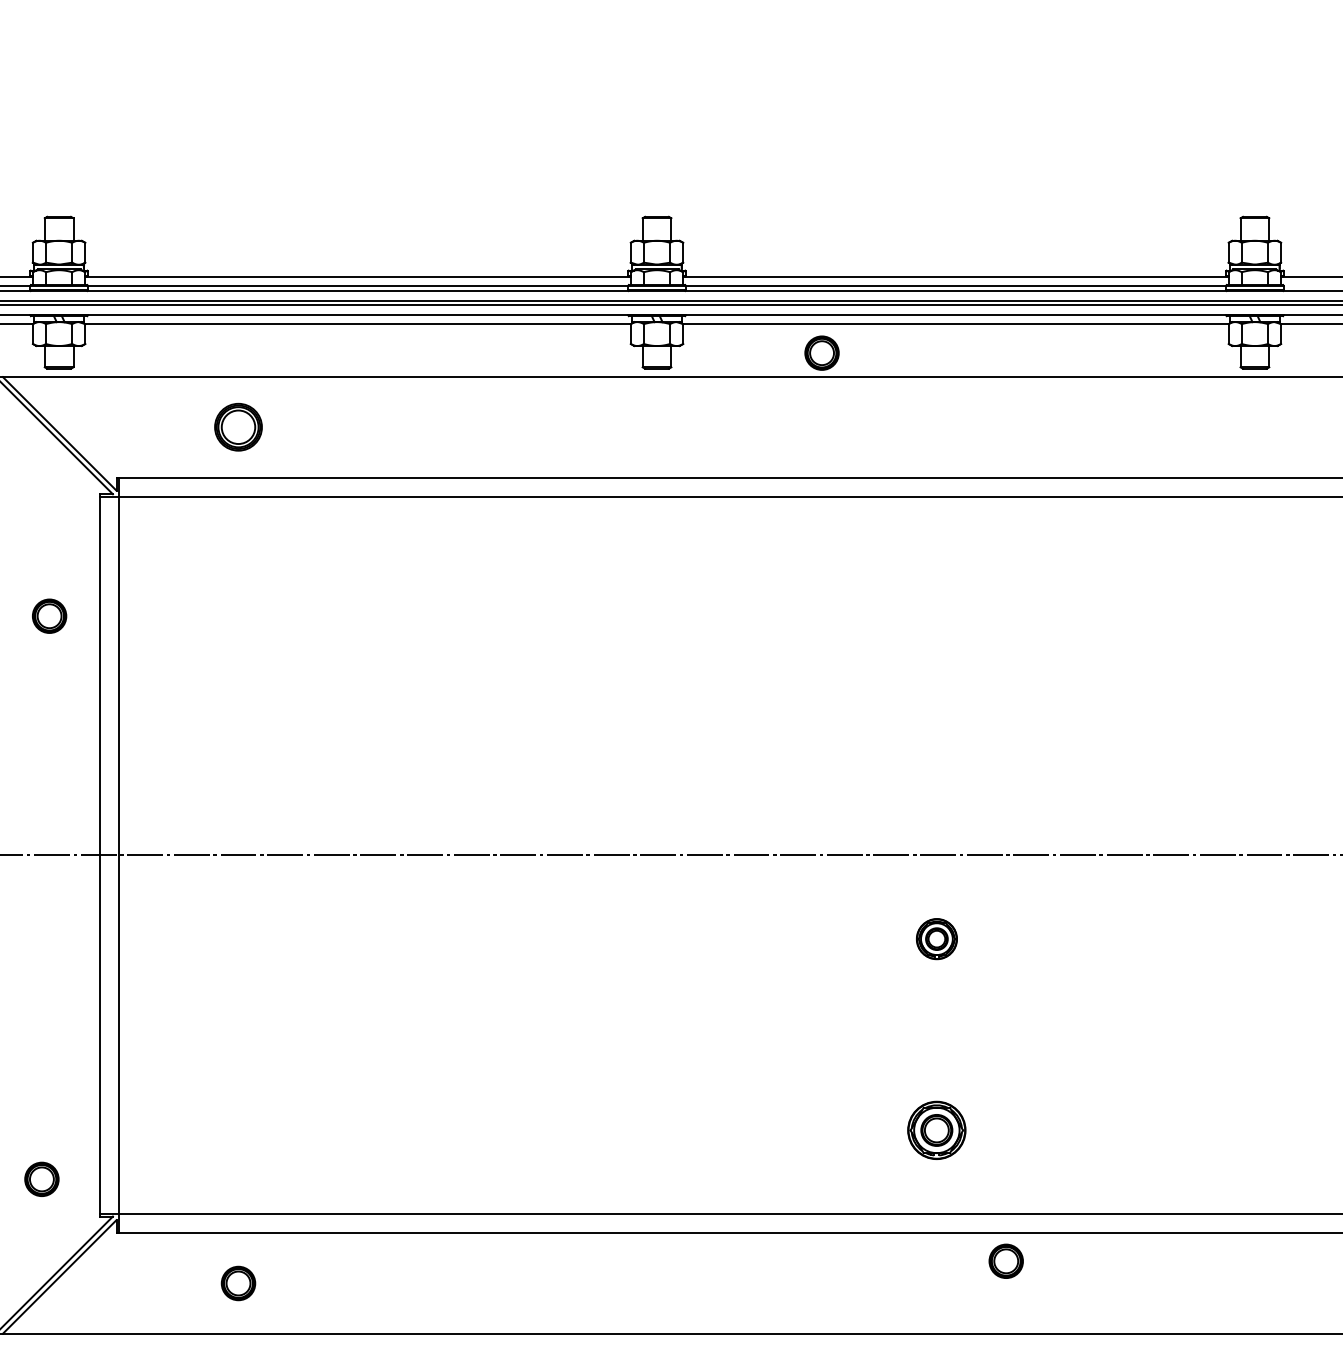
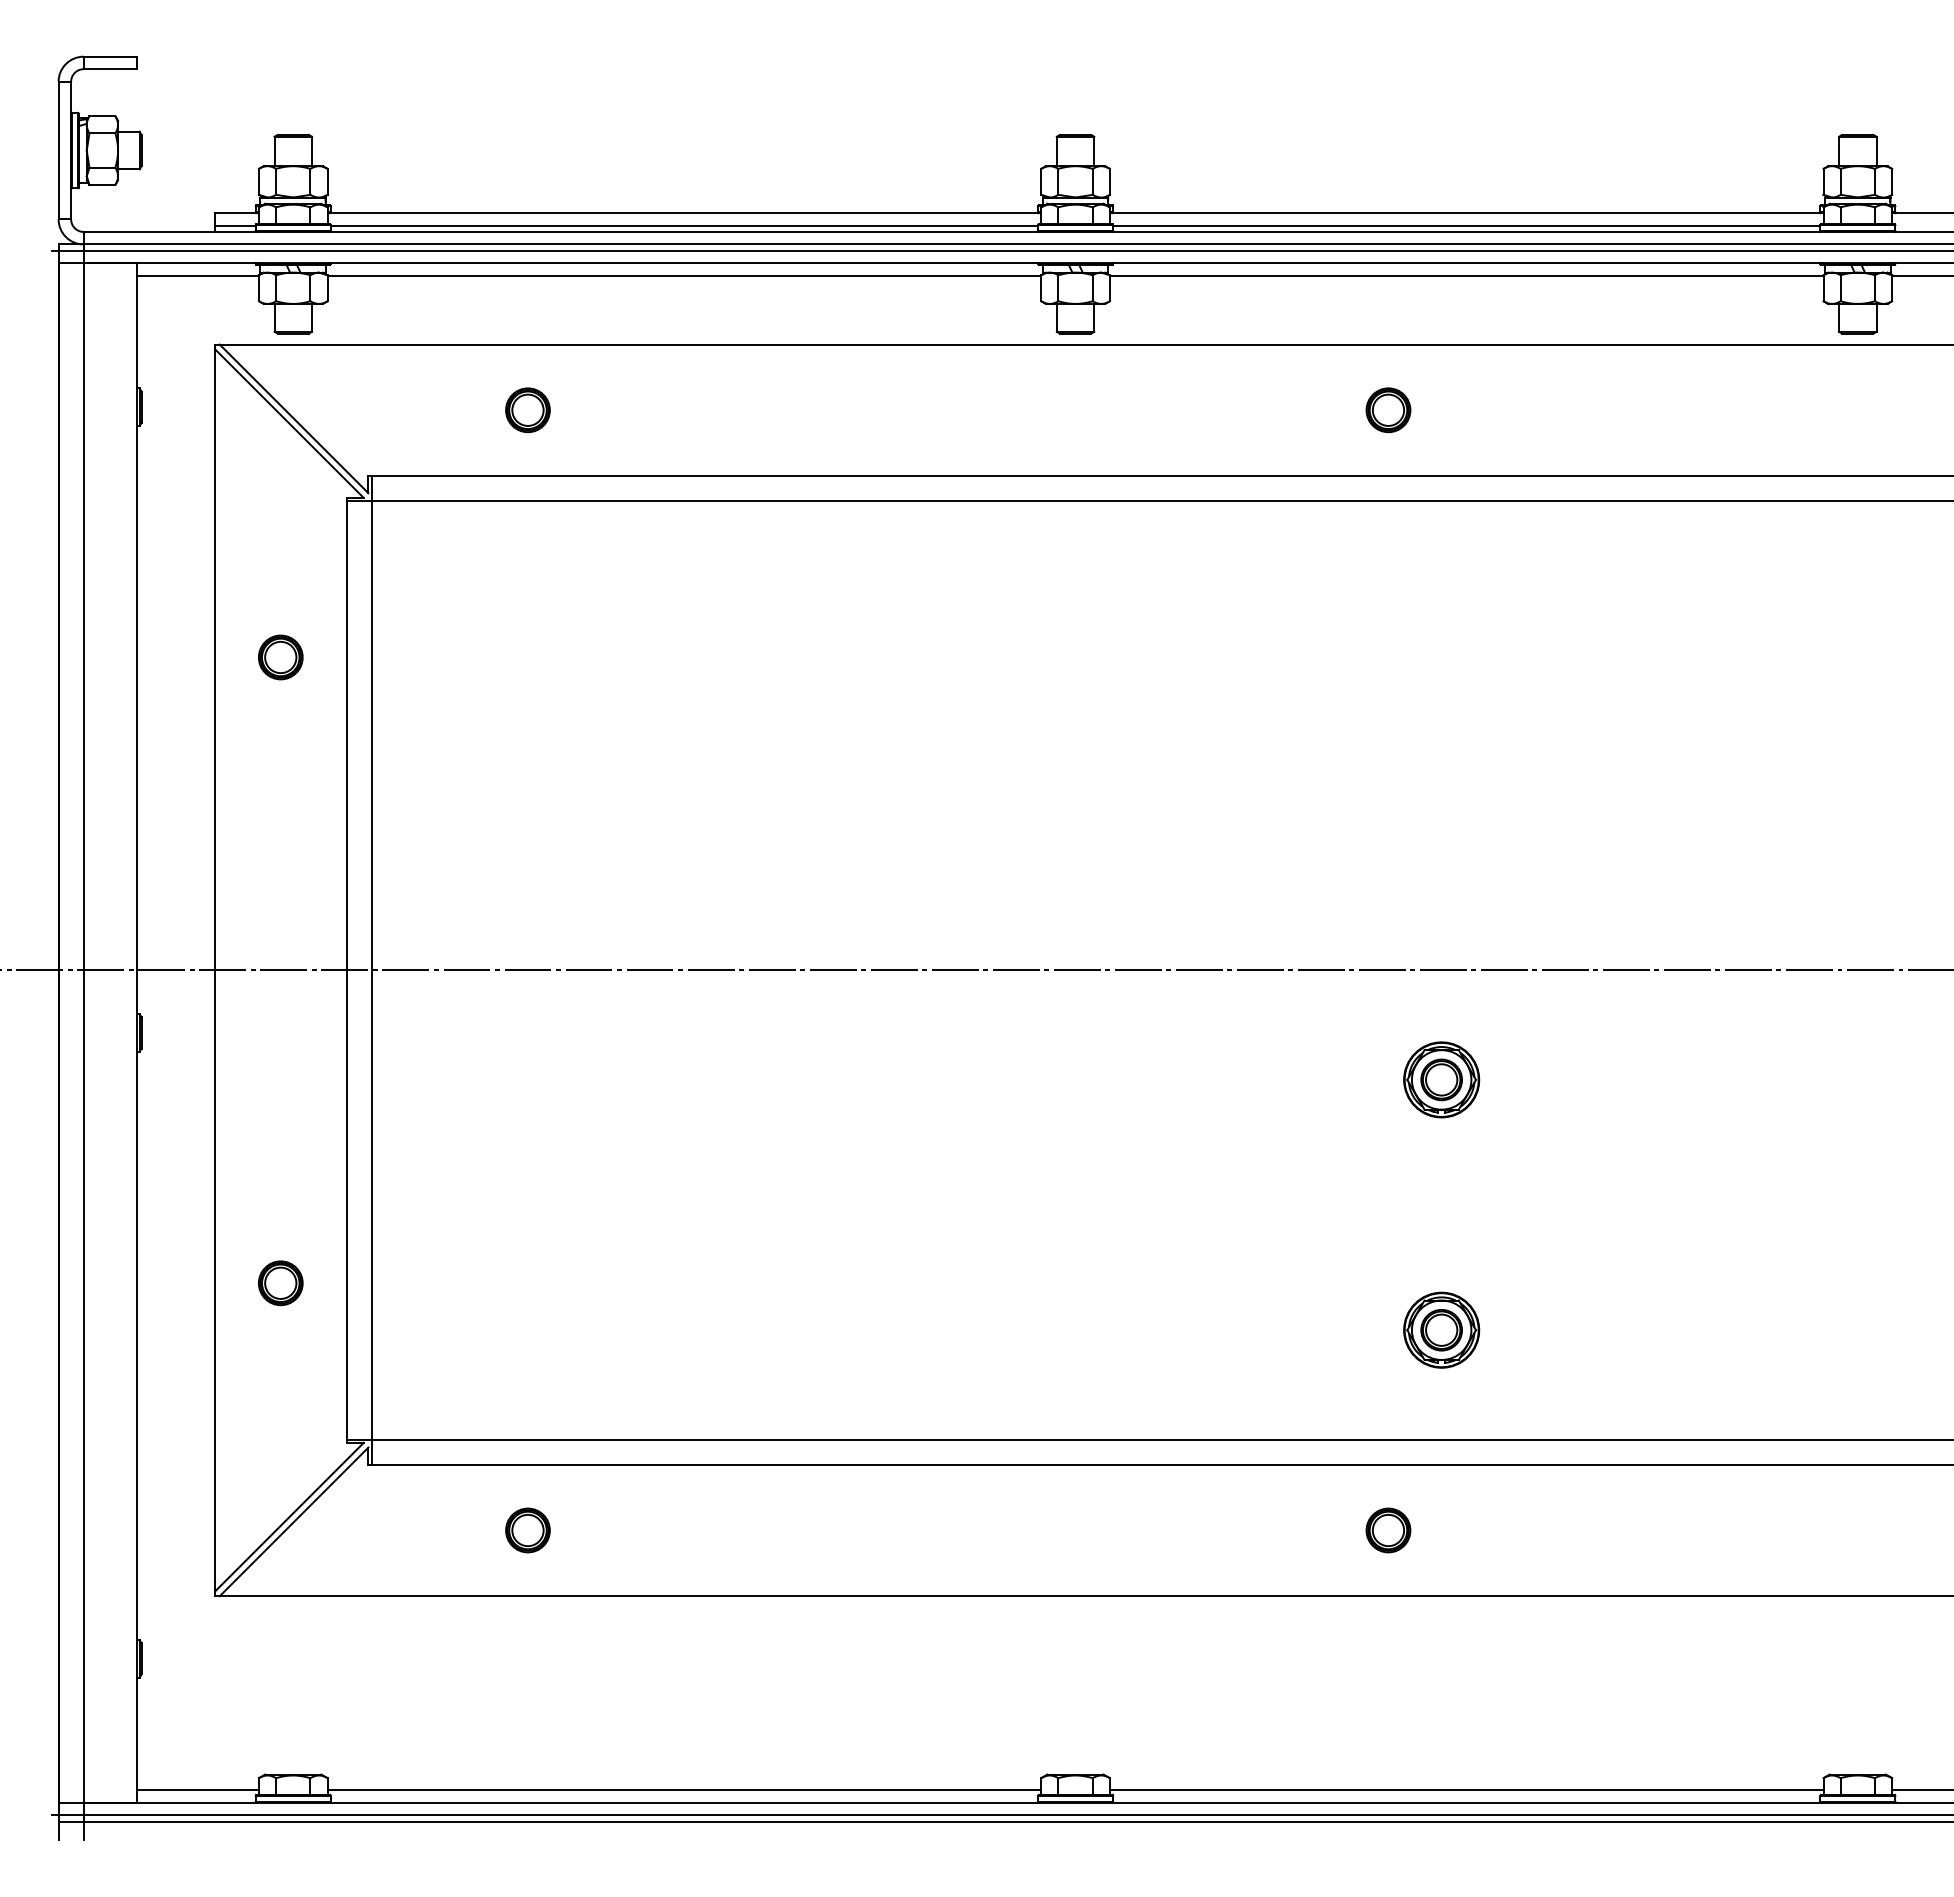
part: (822, 353) -> (1388, 410), moved
part: (238, 427) -> (527, 410), size x0.71
part: (936, 938) -> (1441, 1079), size x1.43
part: (41, 1179) -> (280, 1283), moved
part: (1006, 1261) -> (1388, 1530), moved

